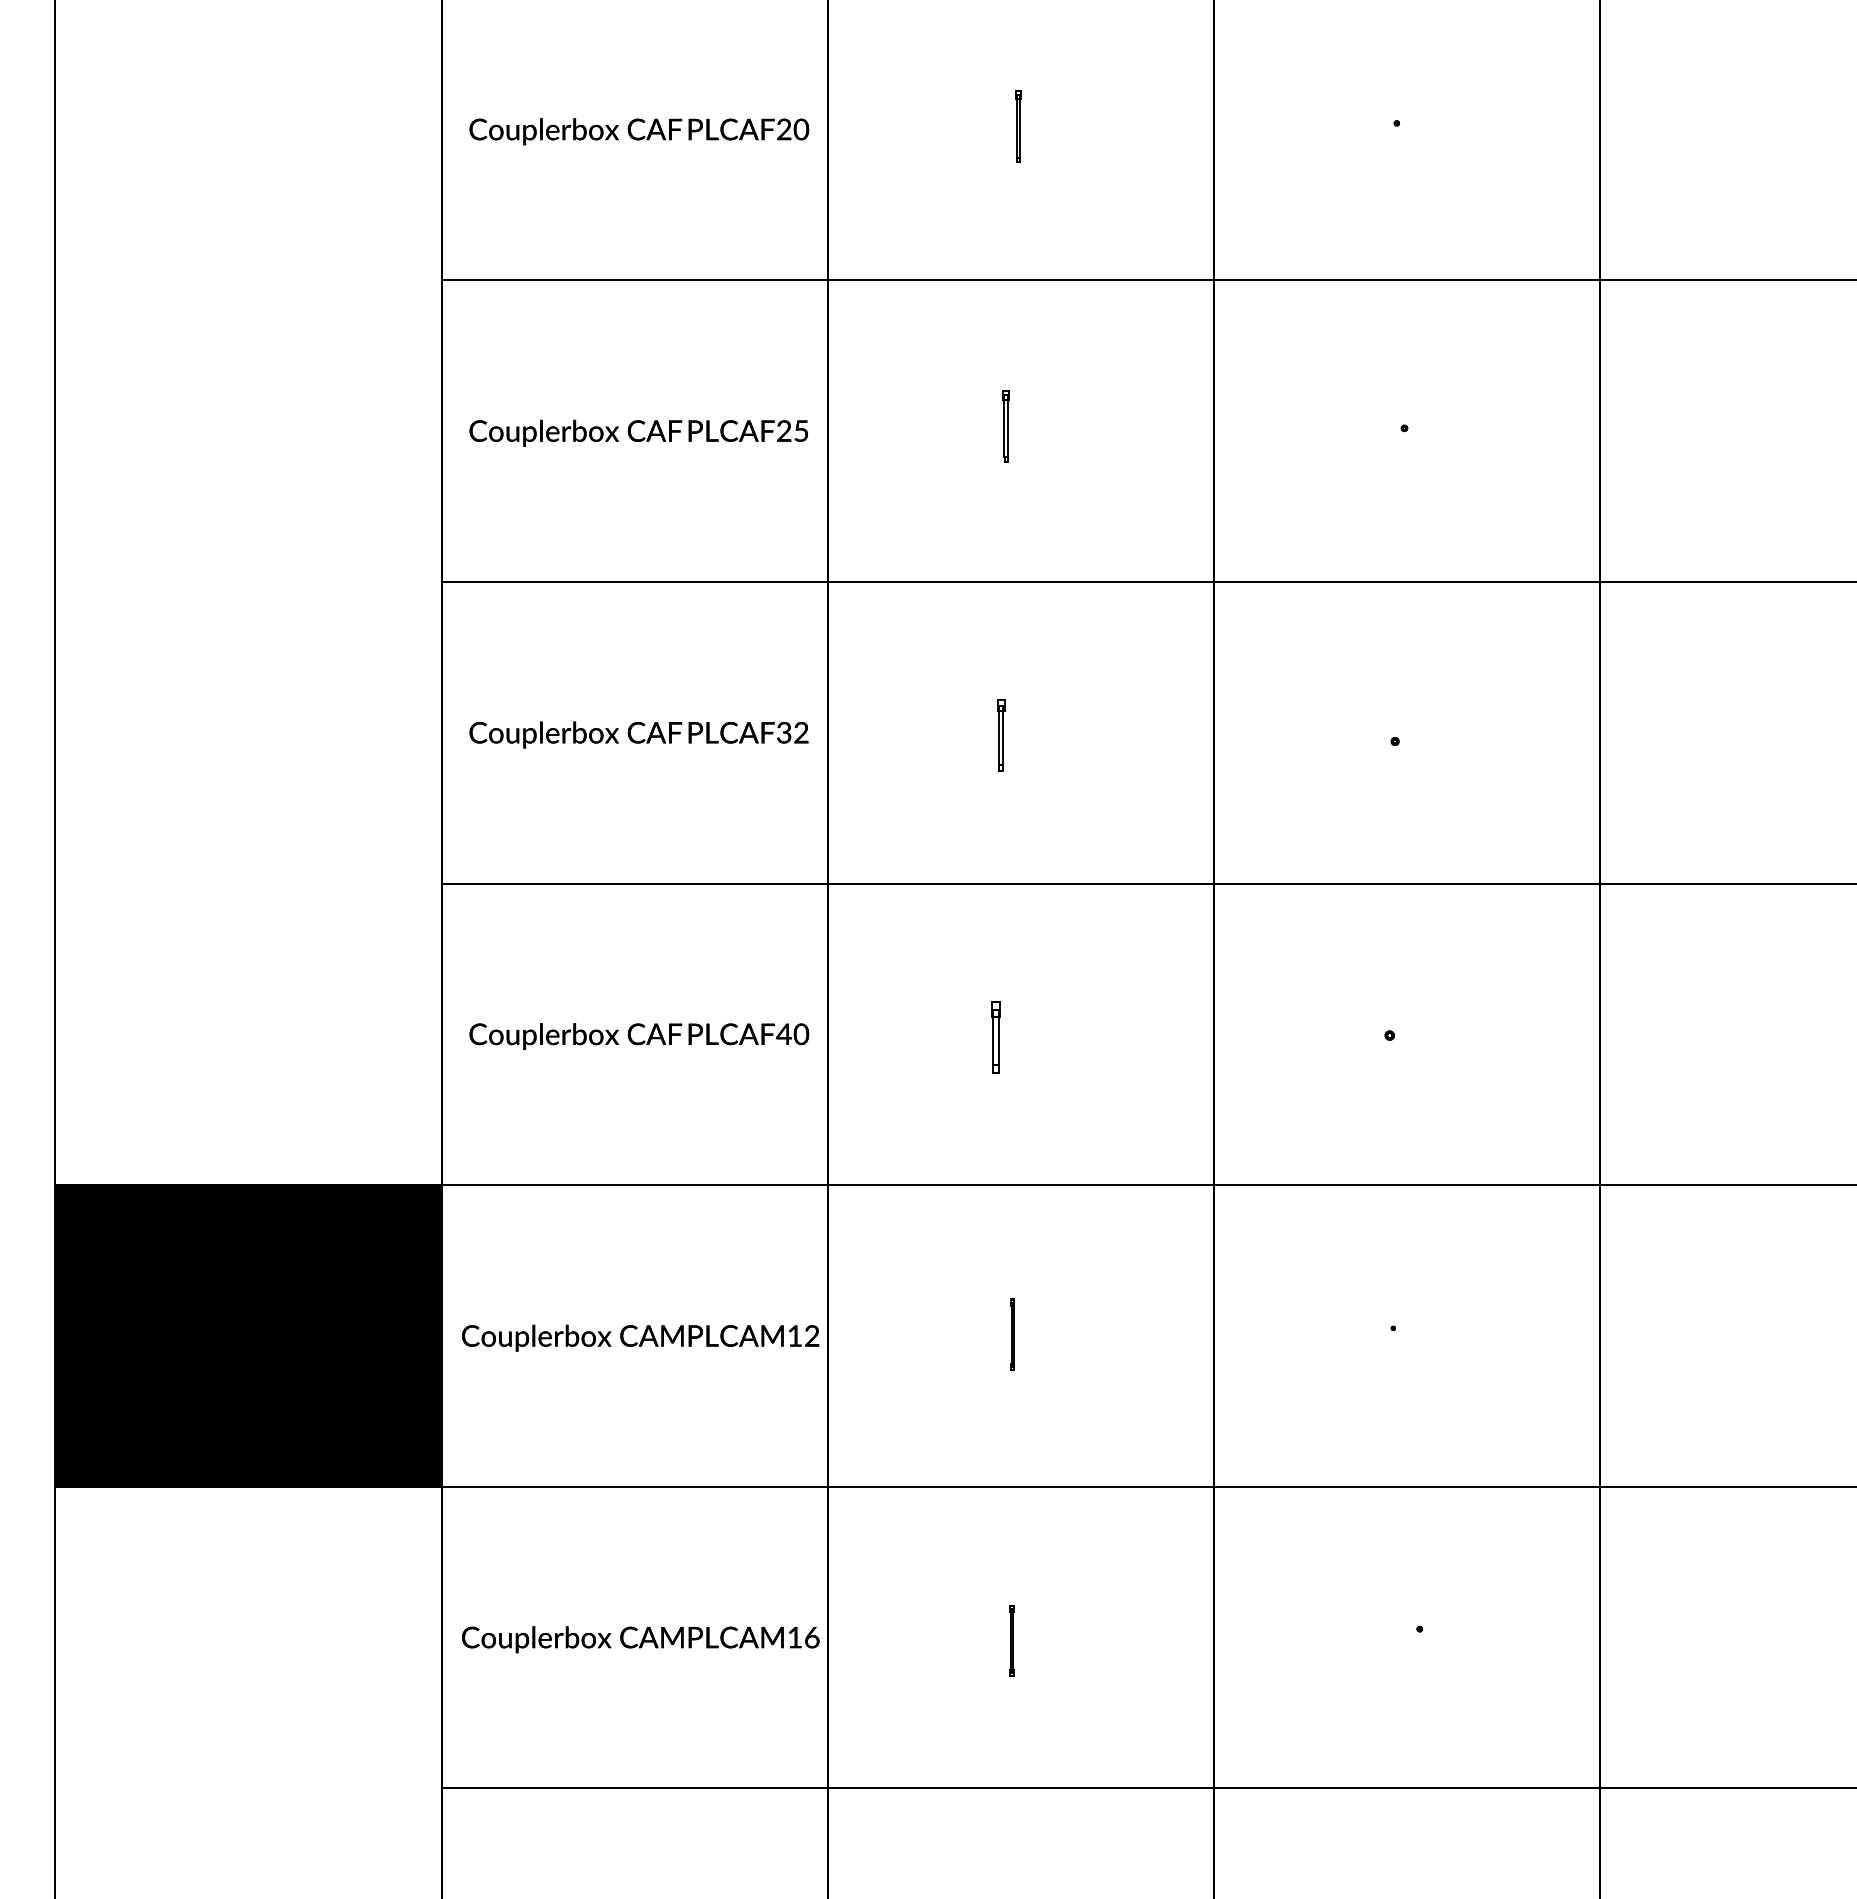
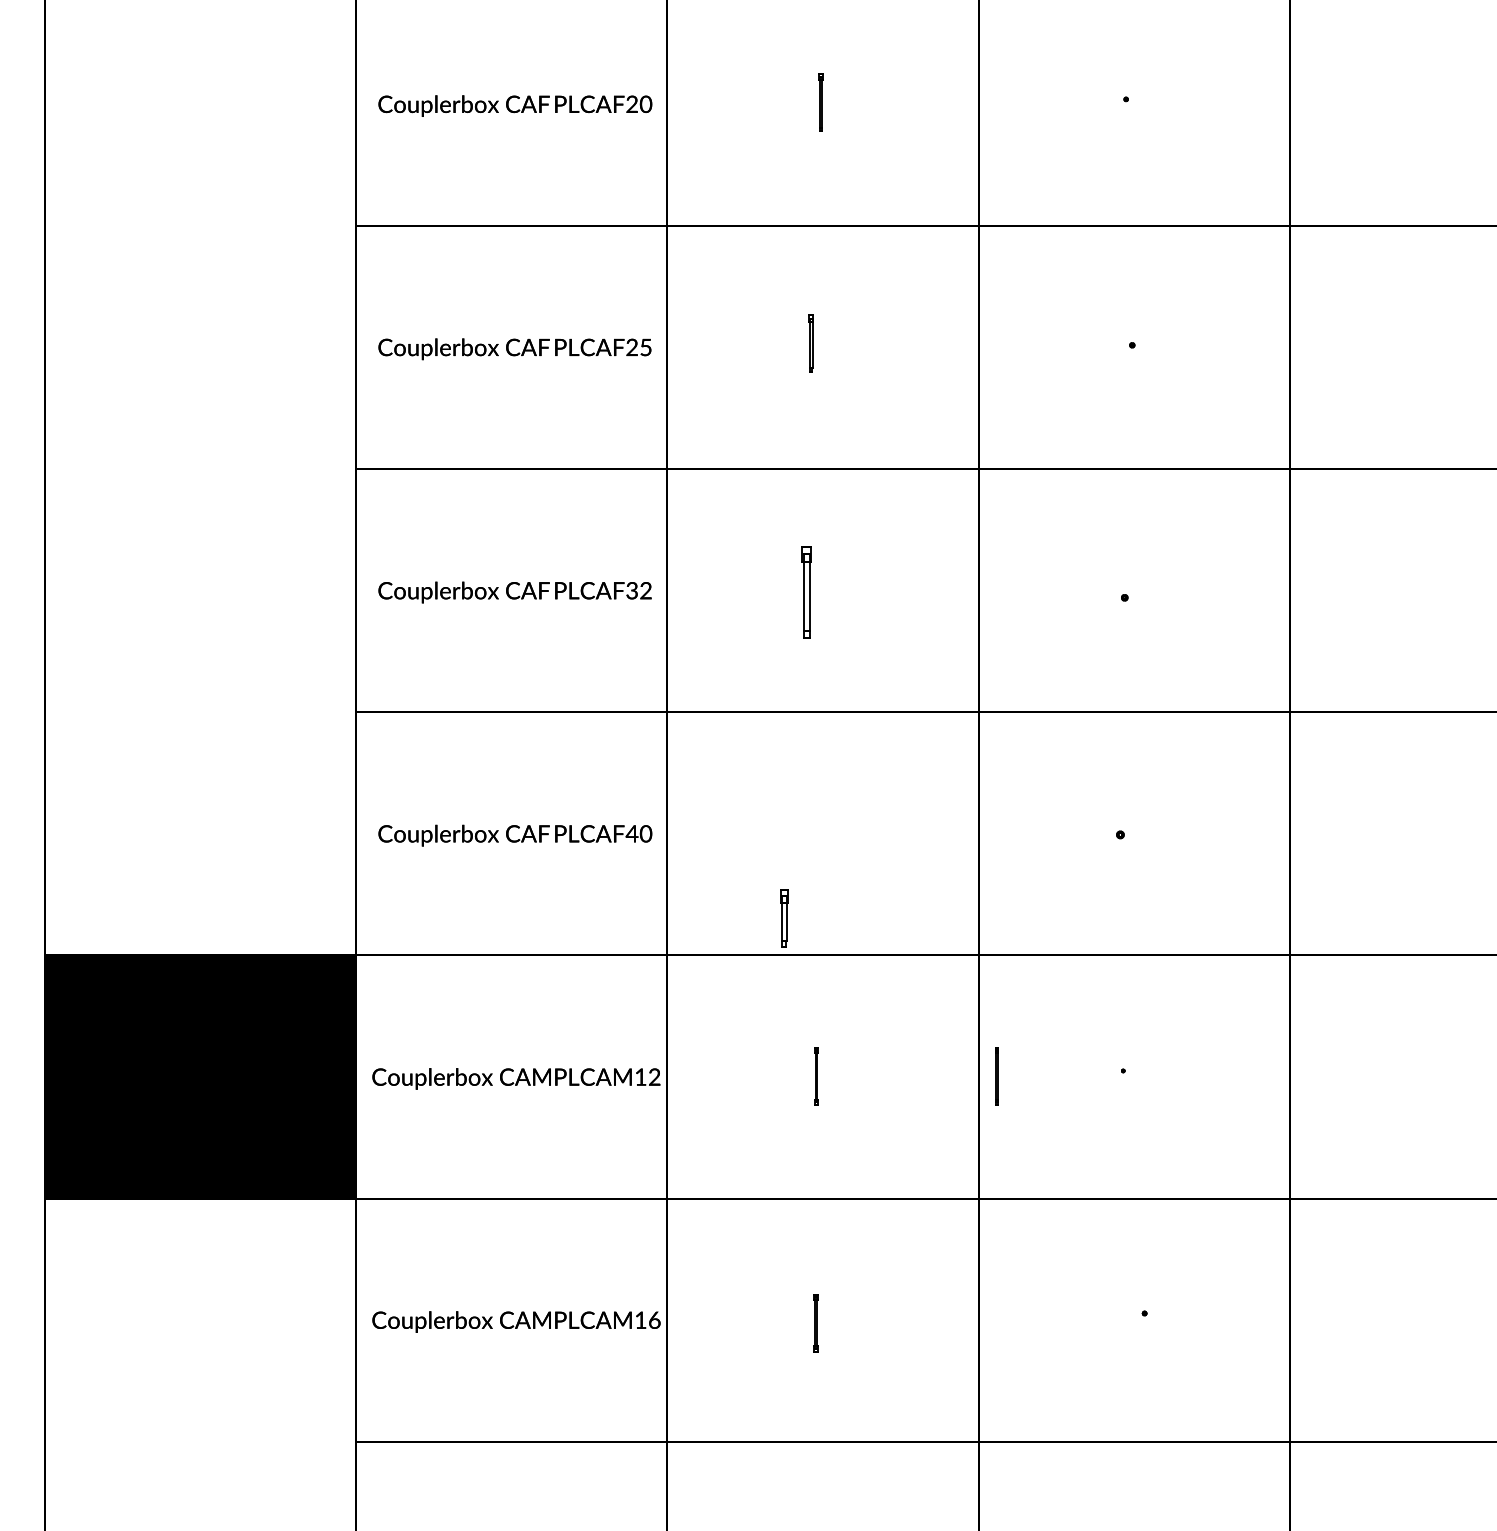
part: (1001, 735) -> (807, 592), size x1.6
part: (995, 1037) -> (783, 918), moved
line: (1236, 1334) -> (996, 1075), added

